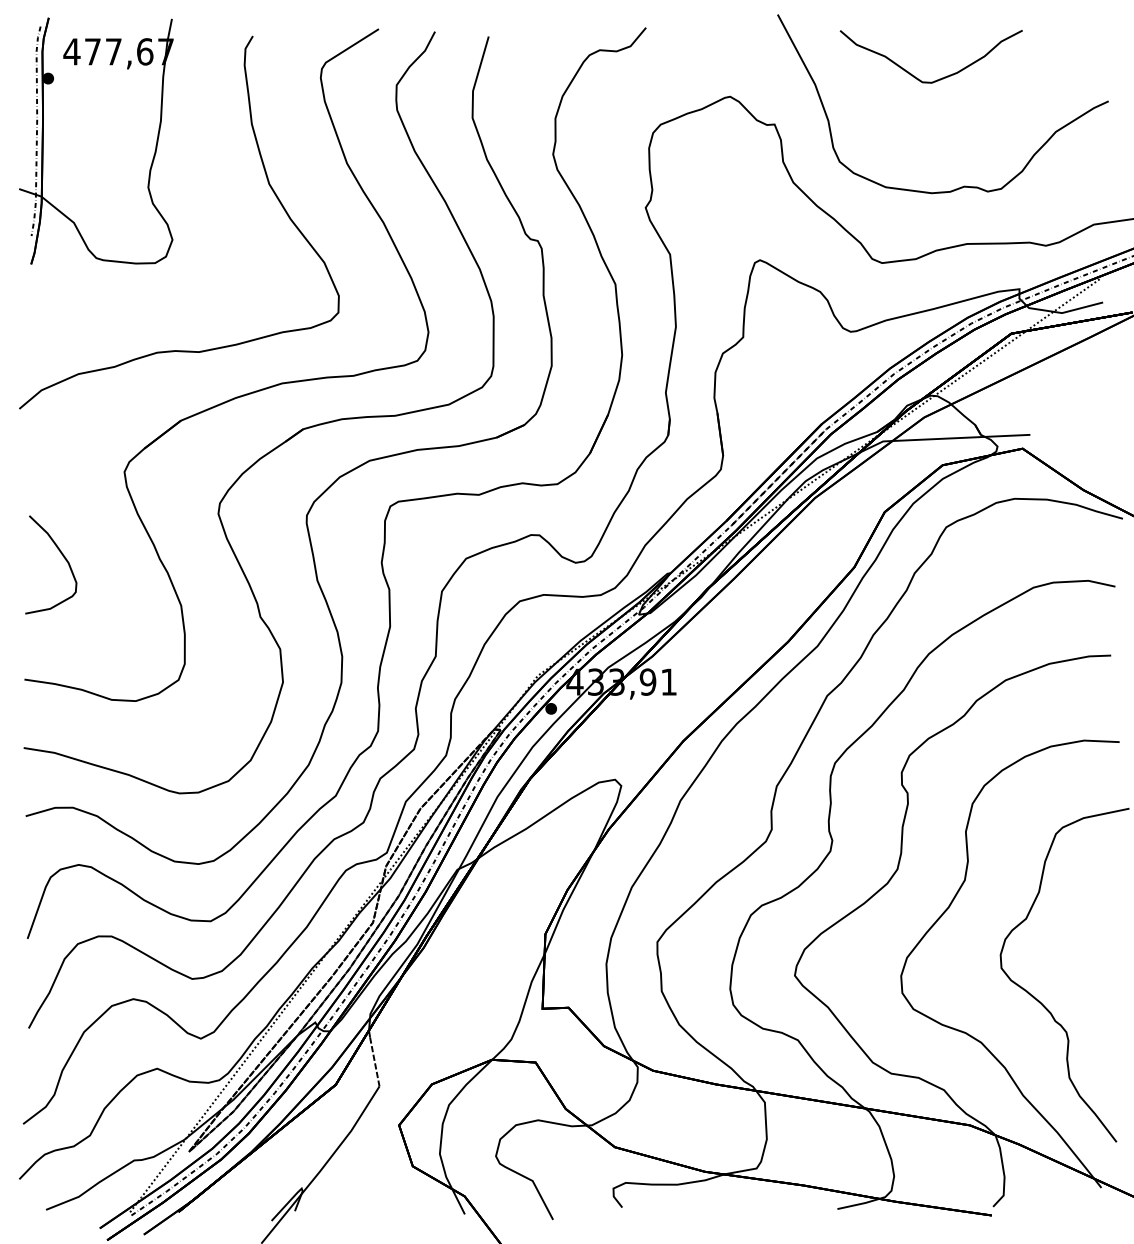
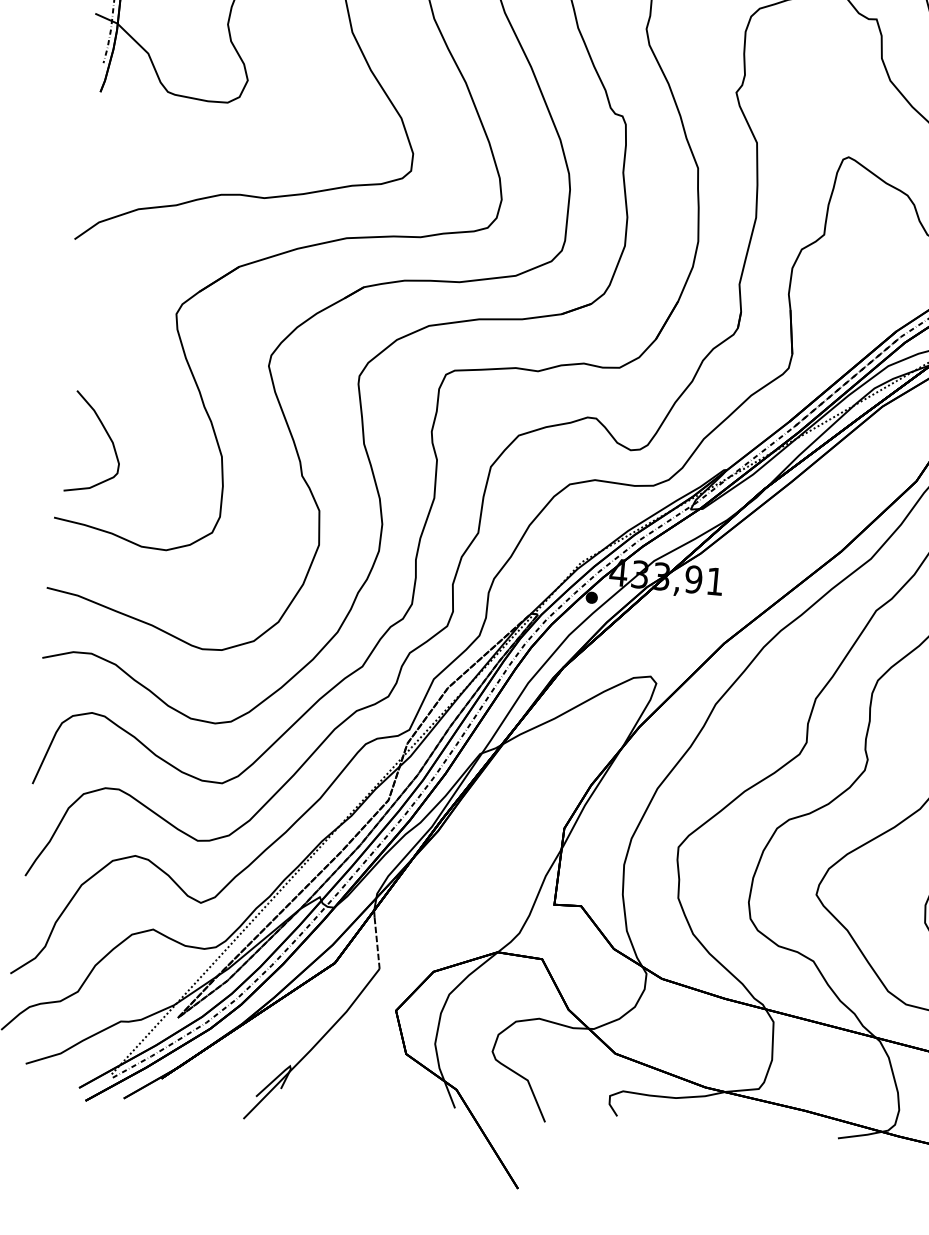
curve: (62, 556) -> (107, 435), moved

